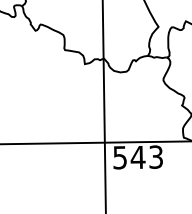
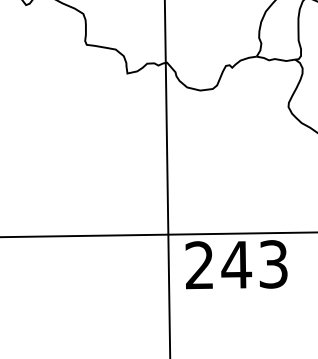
text: (119, 157) -> (198, 265), 543 -> 243

